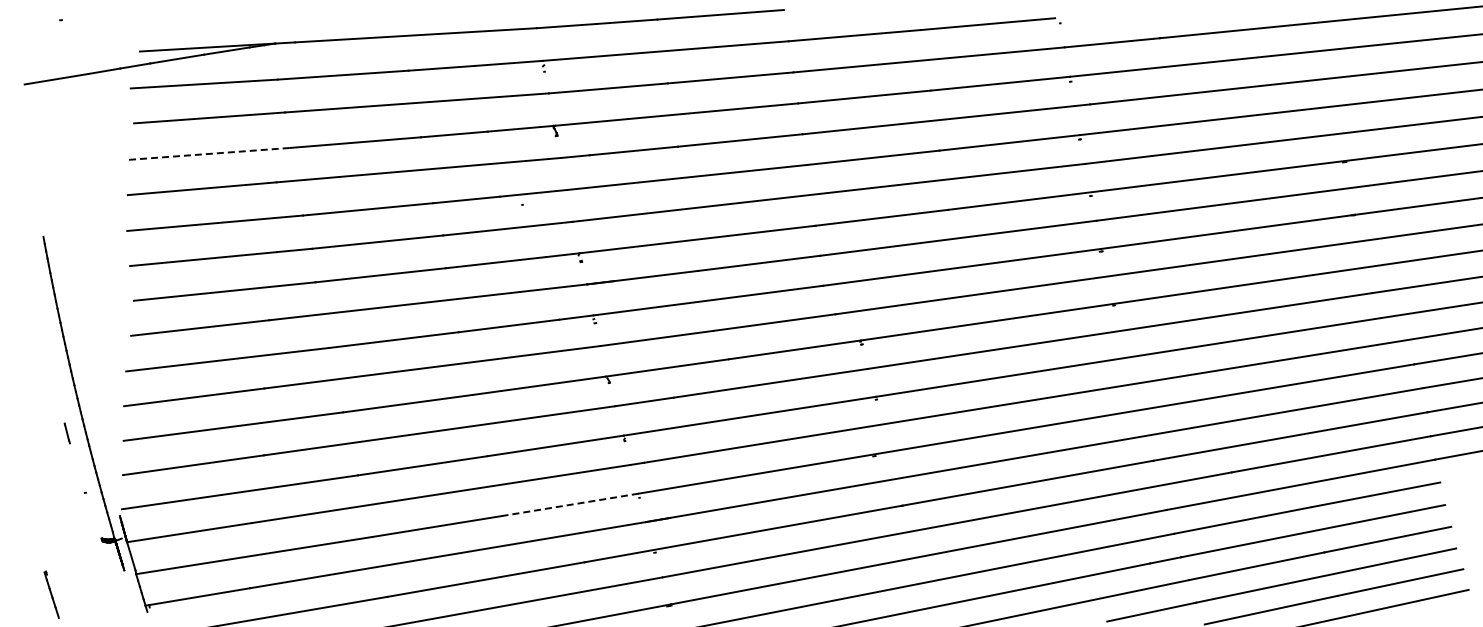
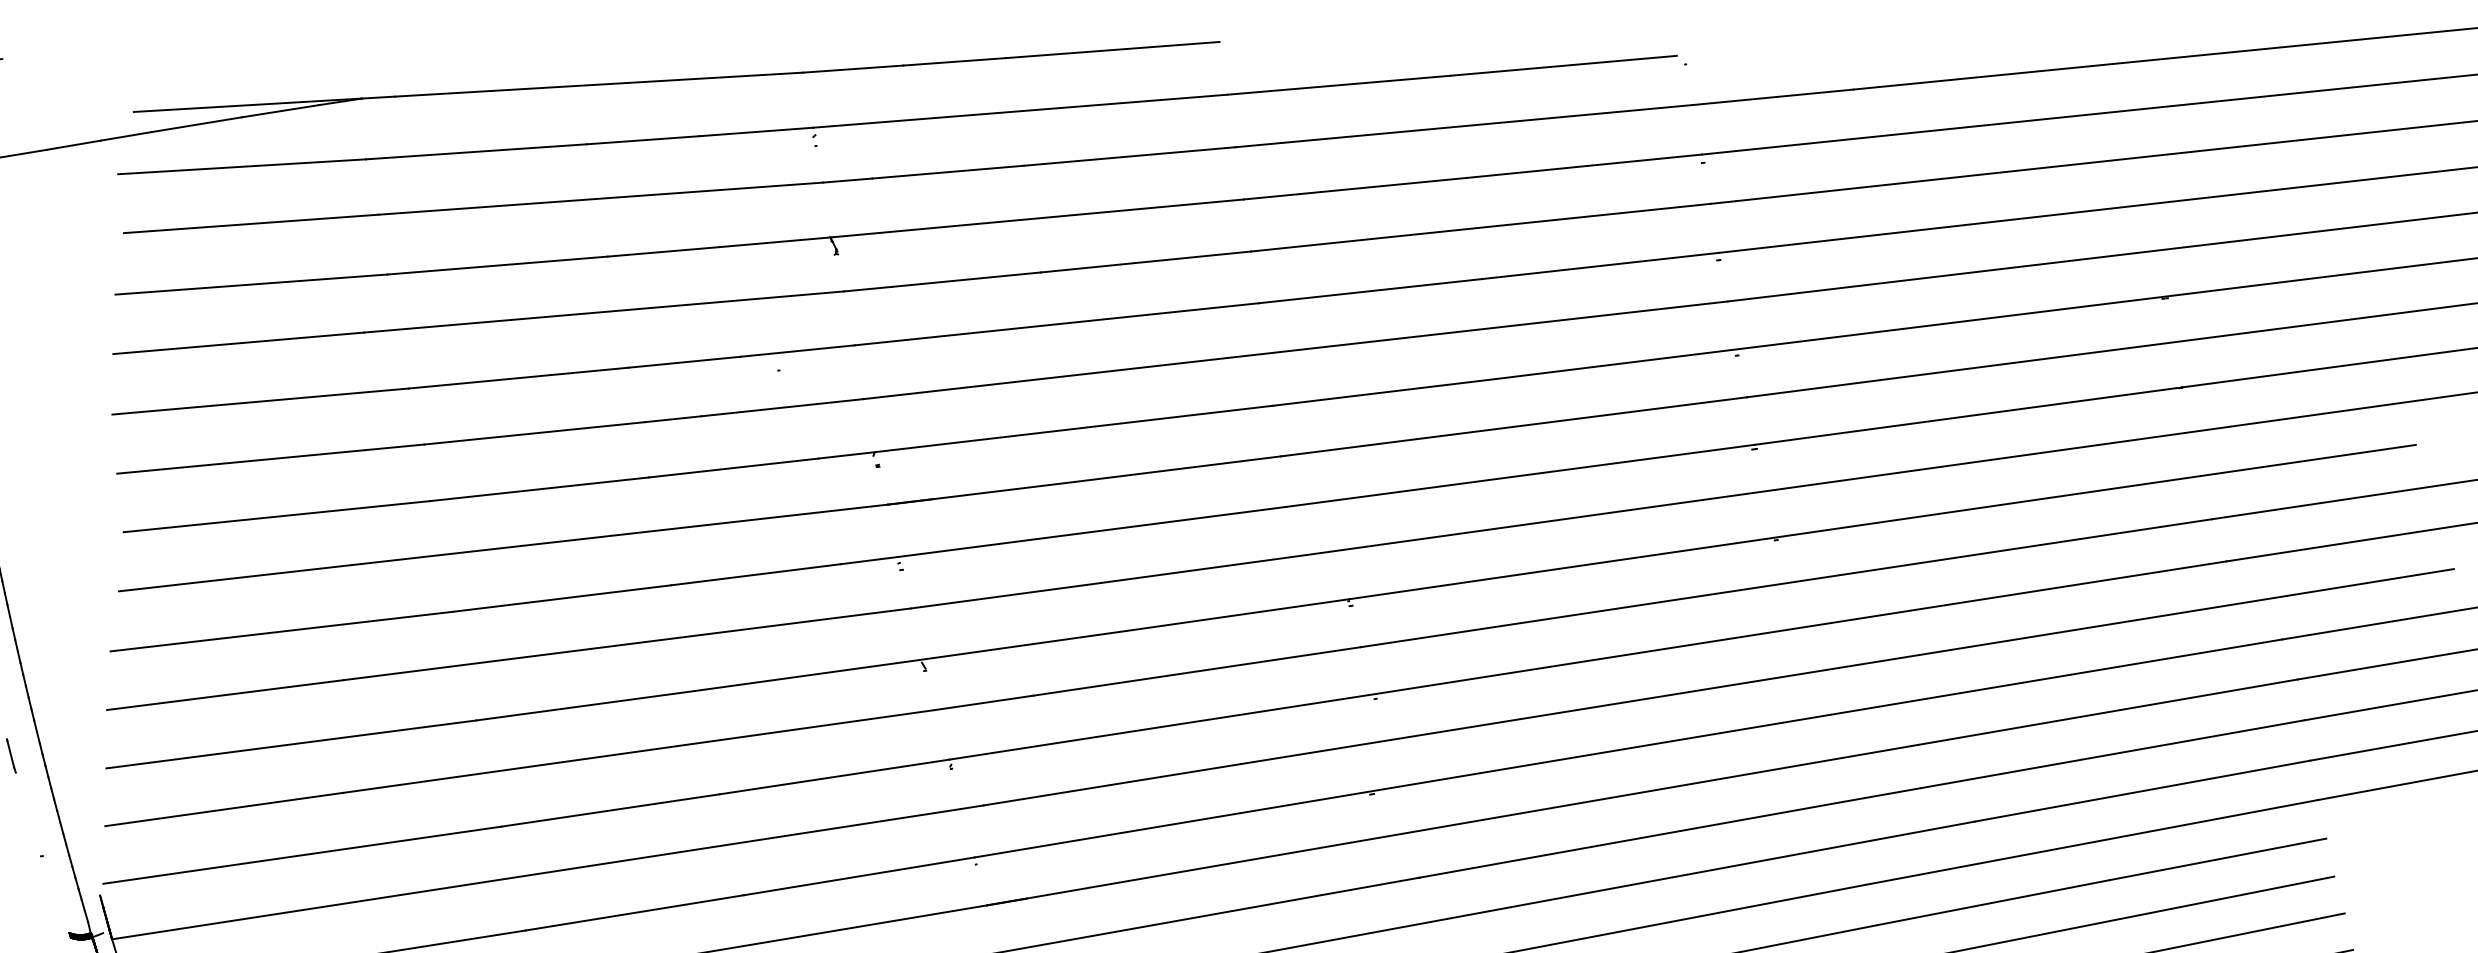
line: (209, 153) -> (251, 283), dashed -> solid
line: (569, 504) -> (858, 875), dashed -> solid

